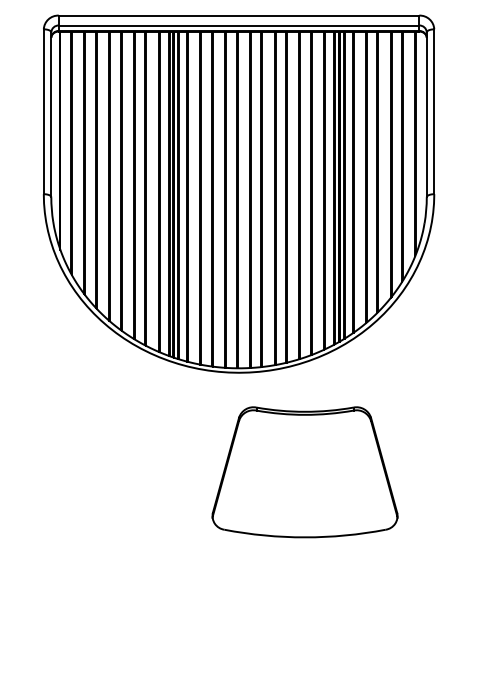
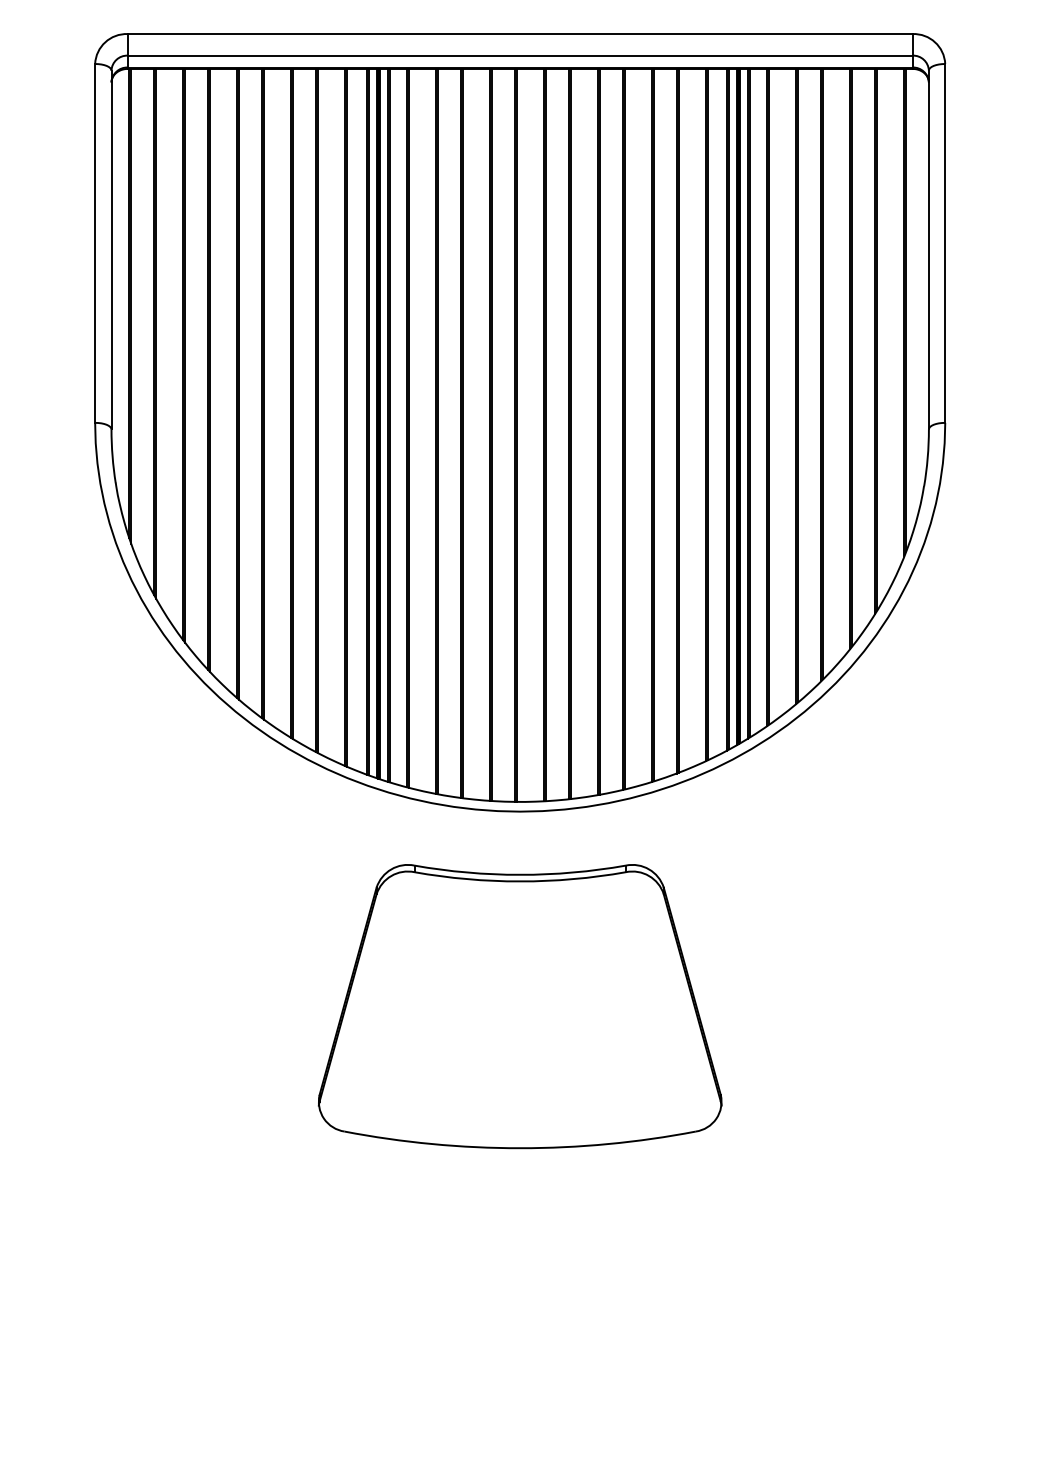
part: (304, 472) -> (519, 1006), moved

